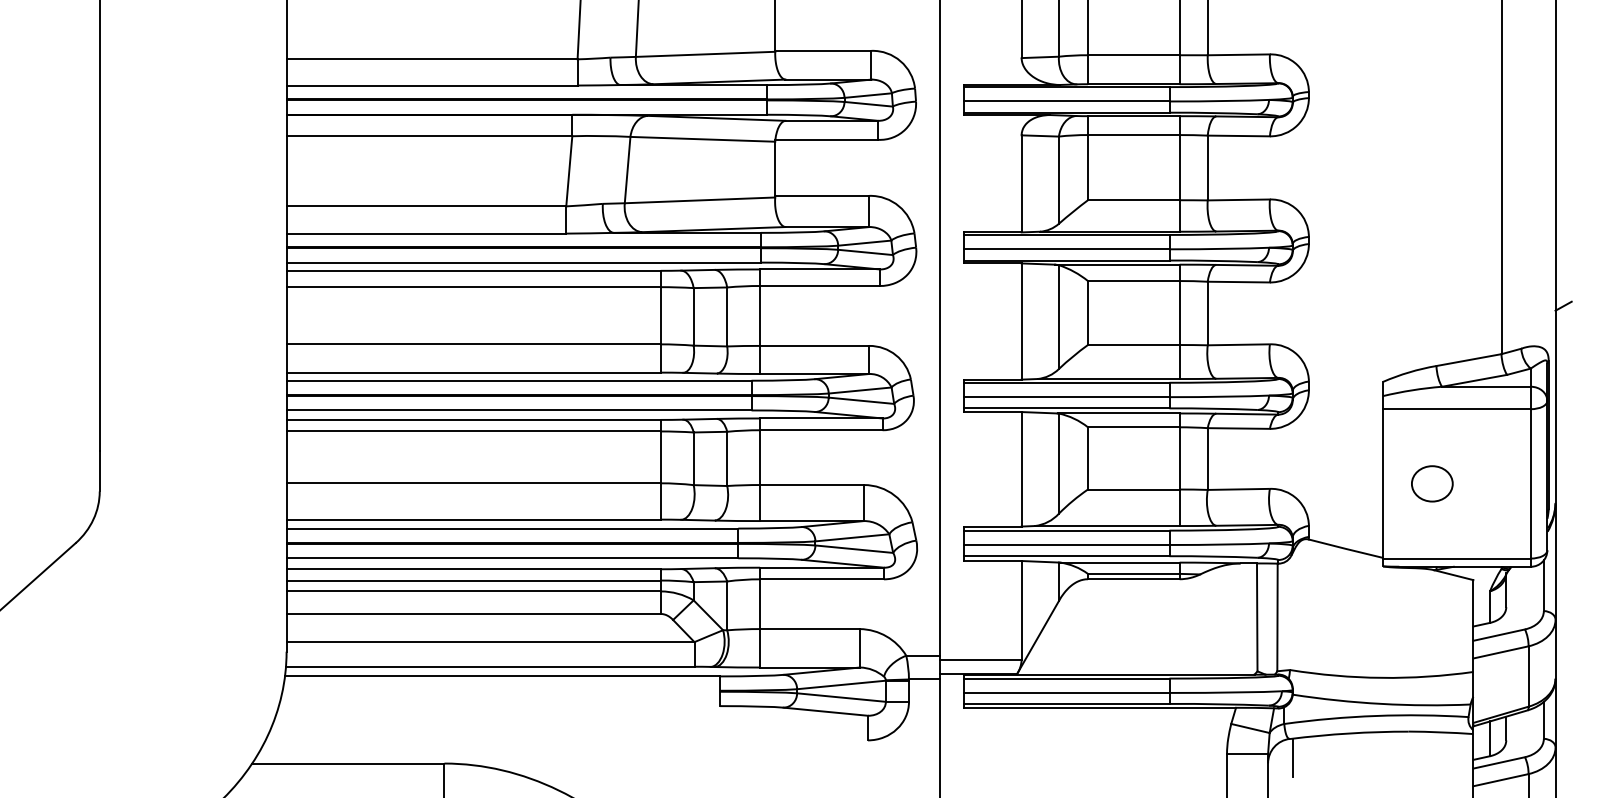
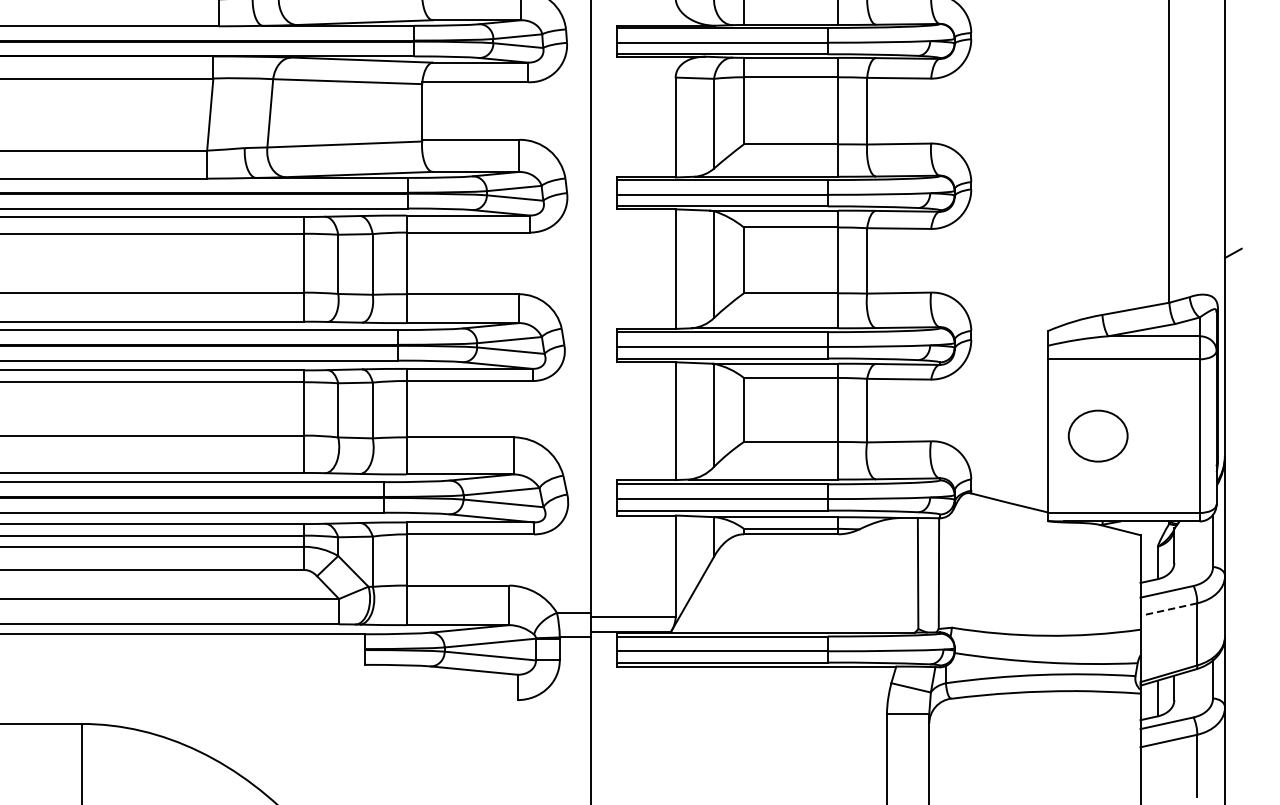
part: (1432, 483) -> (1098, 435), size x1.4
line: (1500, 652) -> (1168, 609), solid -> dashed
line: (1292, 757) -> (954, 717), removed

